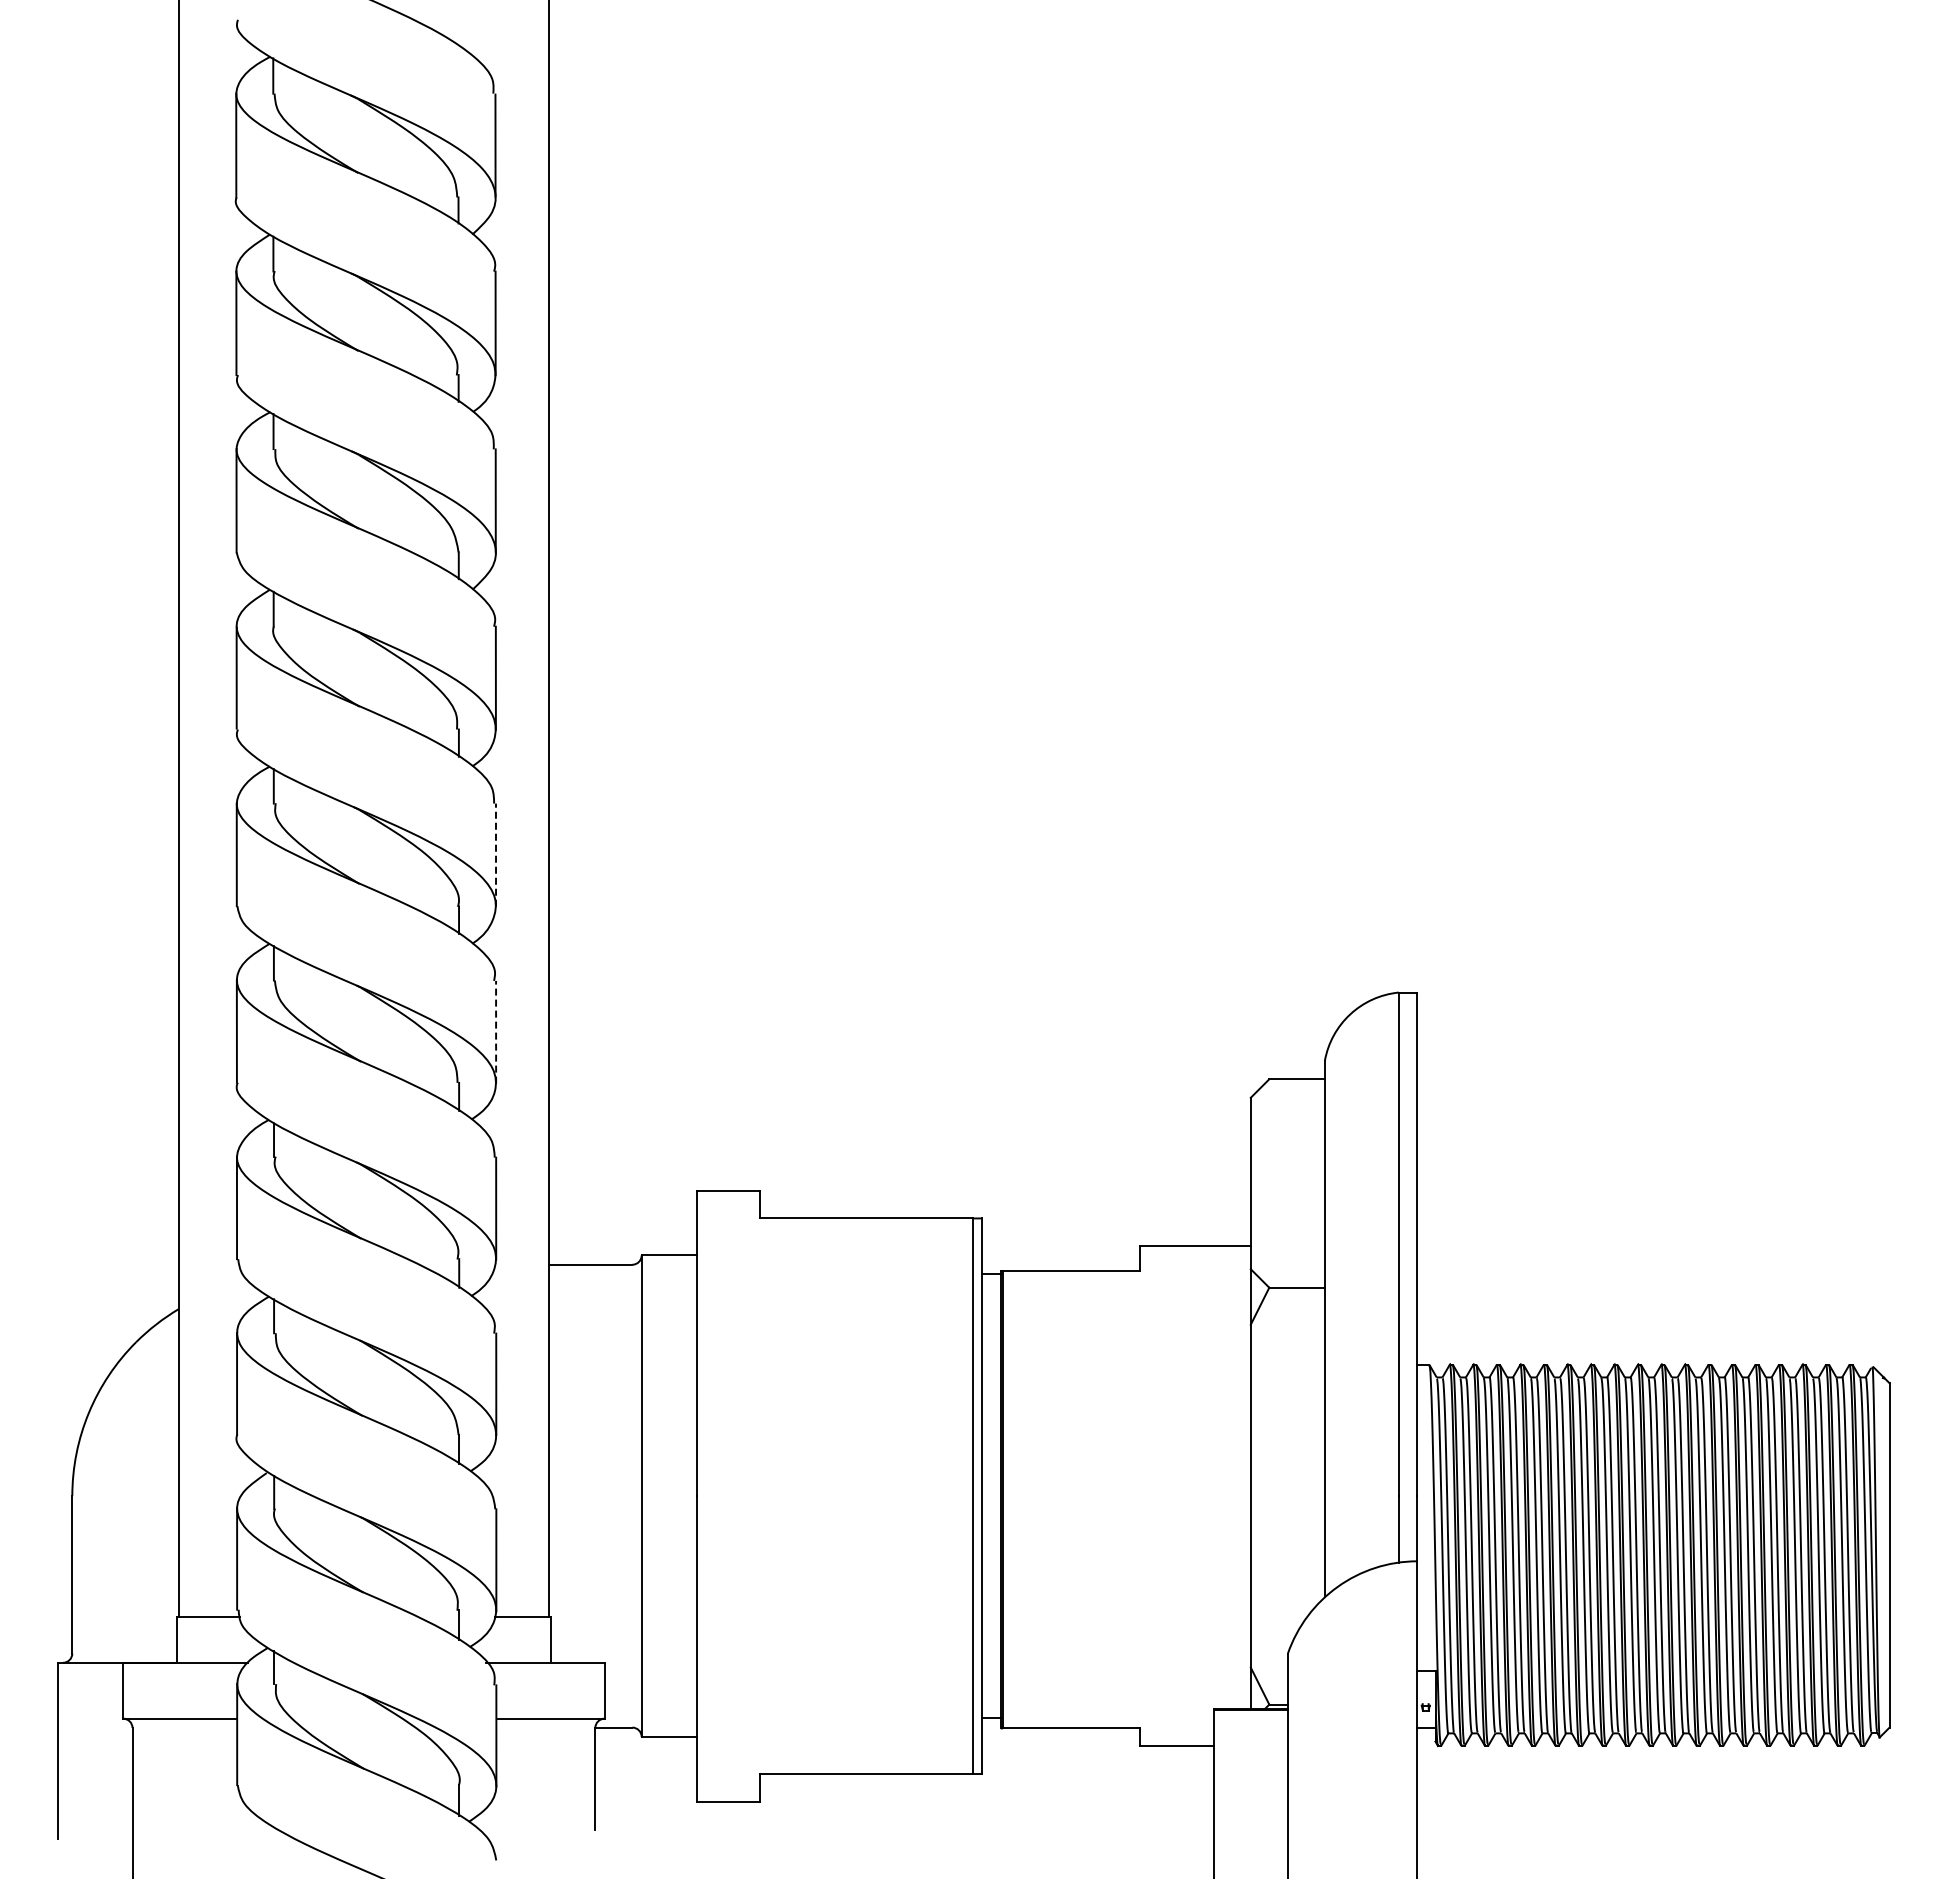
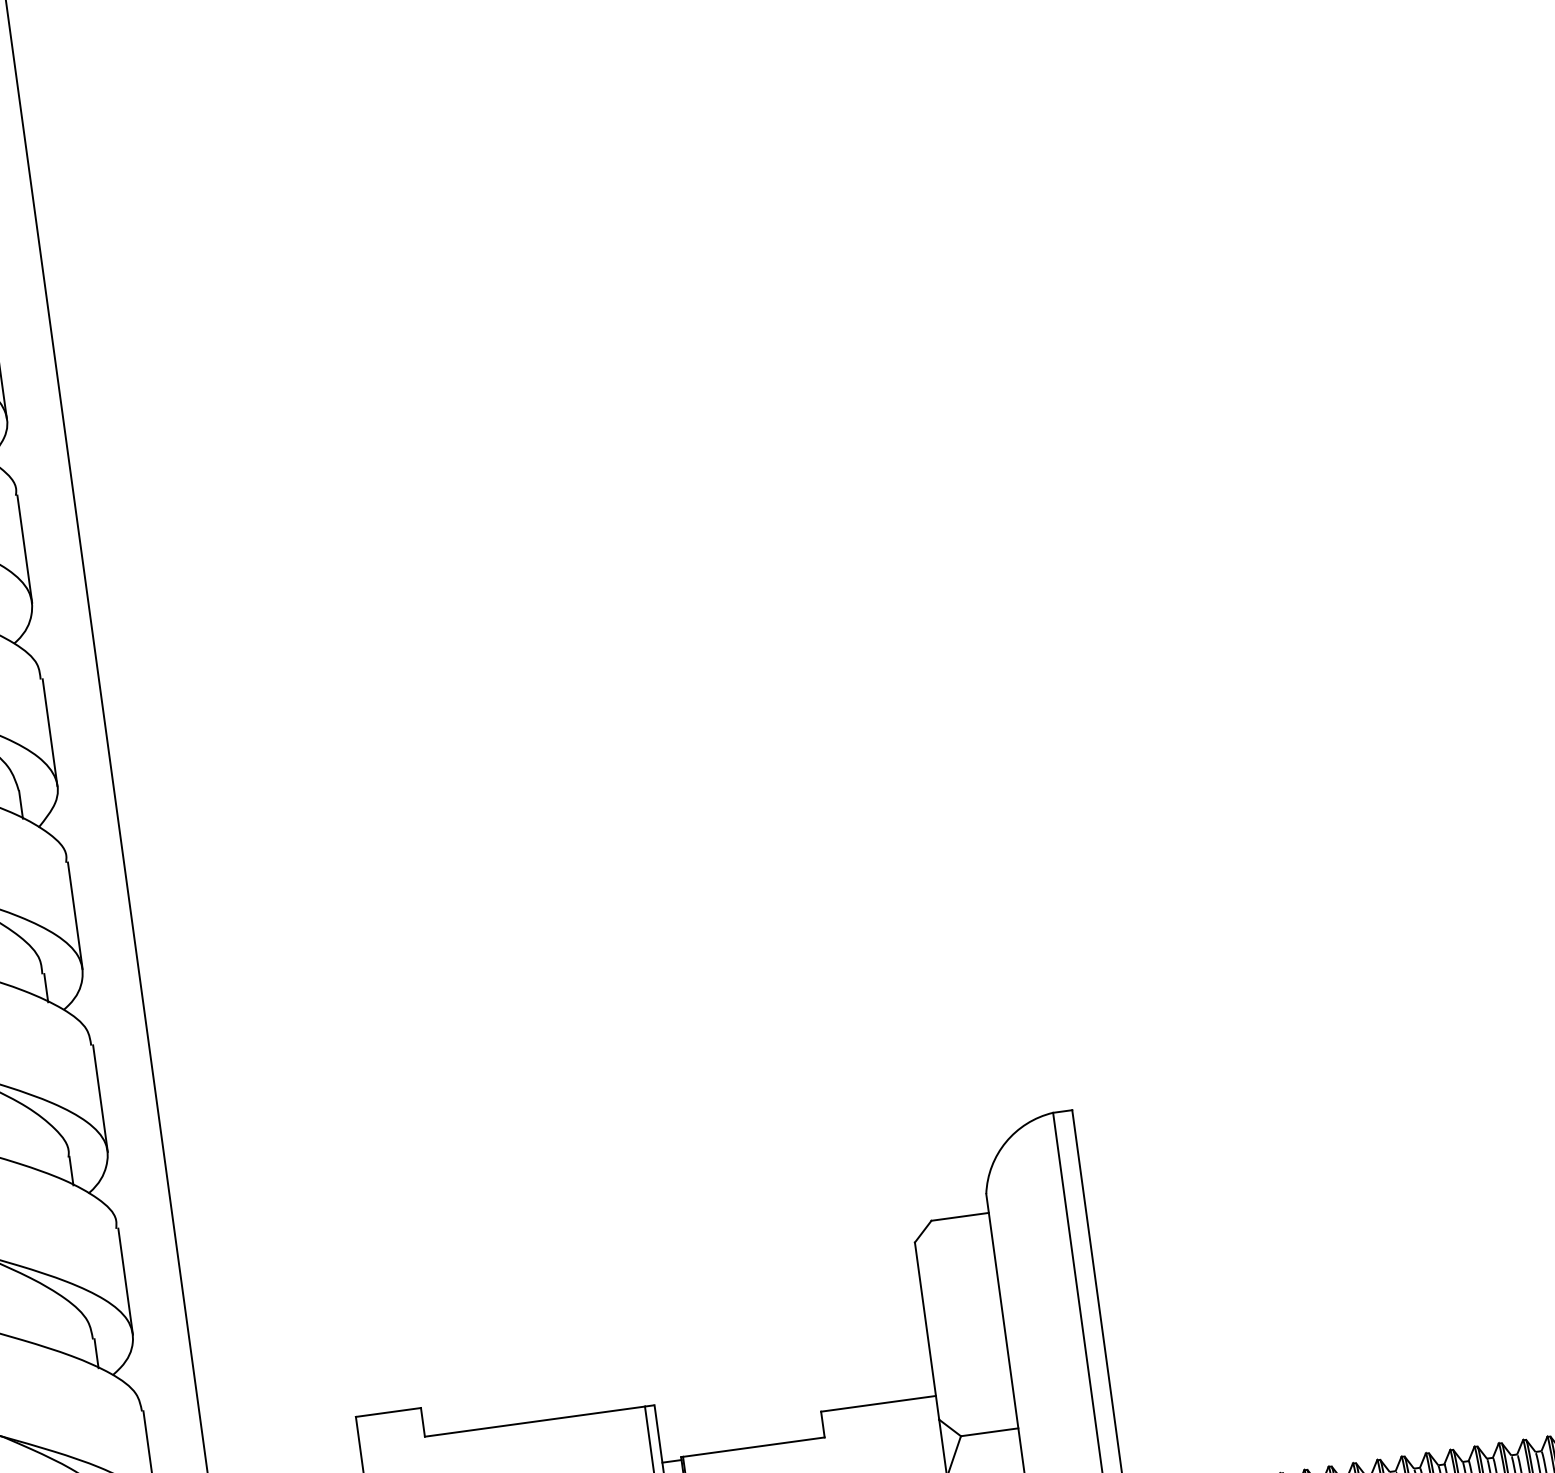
line: (496, 855) -> (101, 1098), dashed -> solid
line: (496, 1031) -> (125, 1280), dashed -> solid

